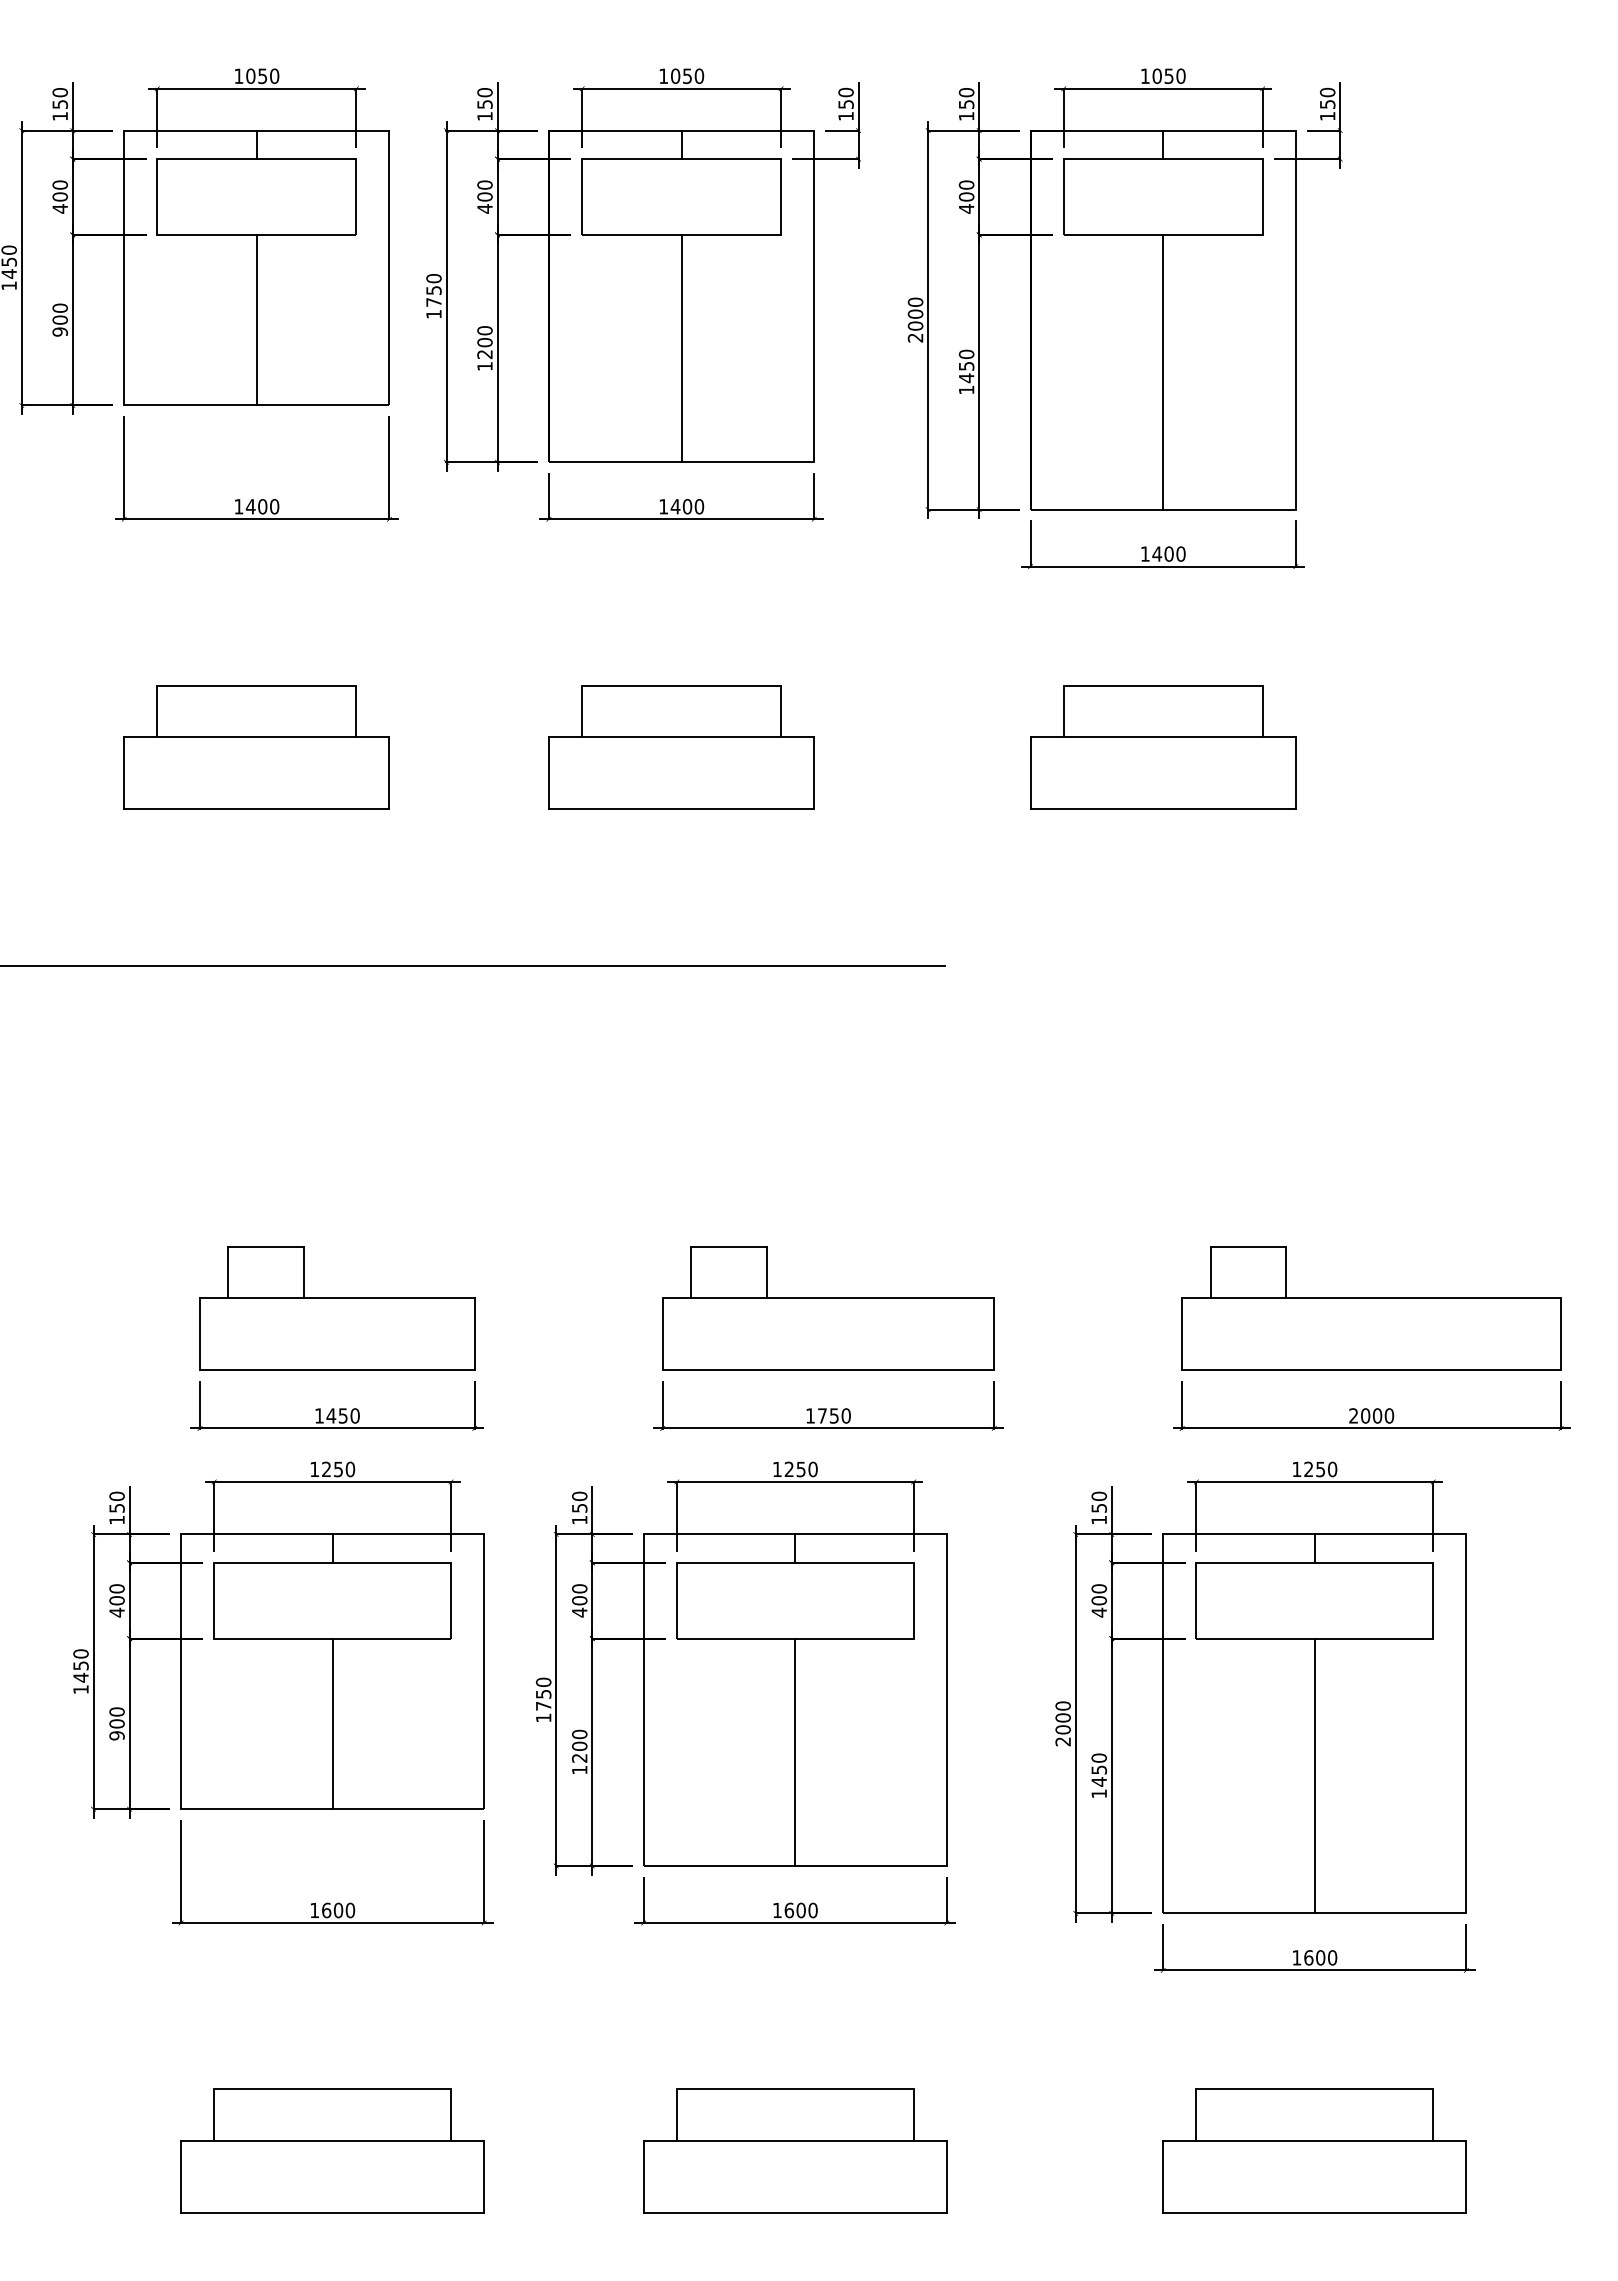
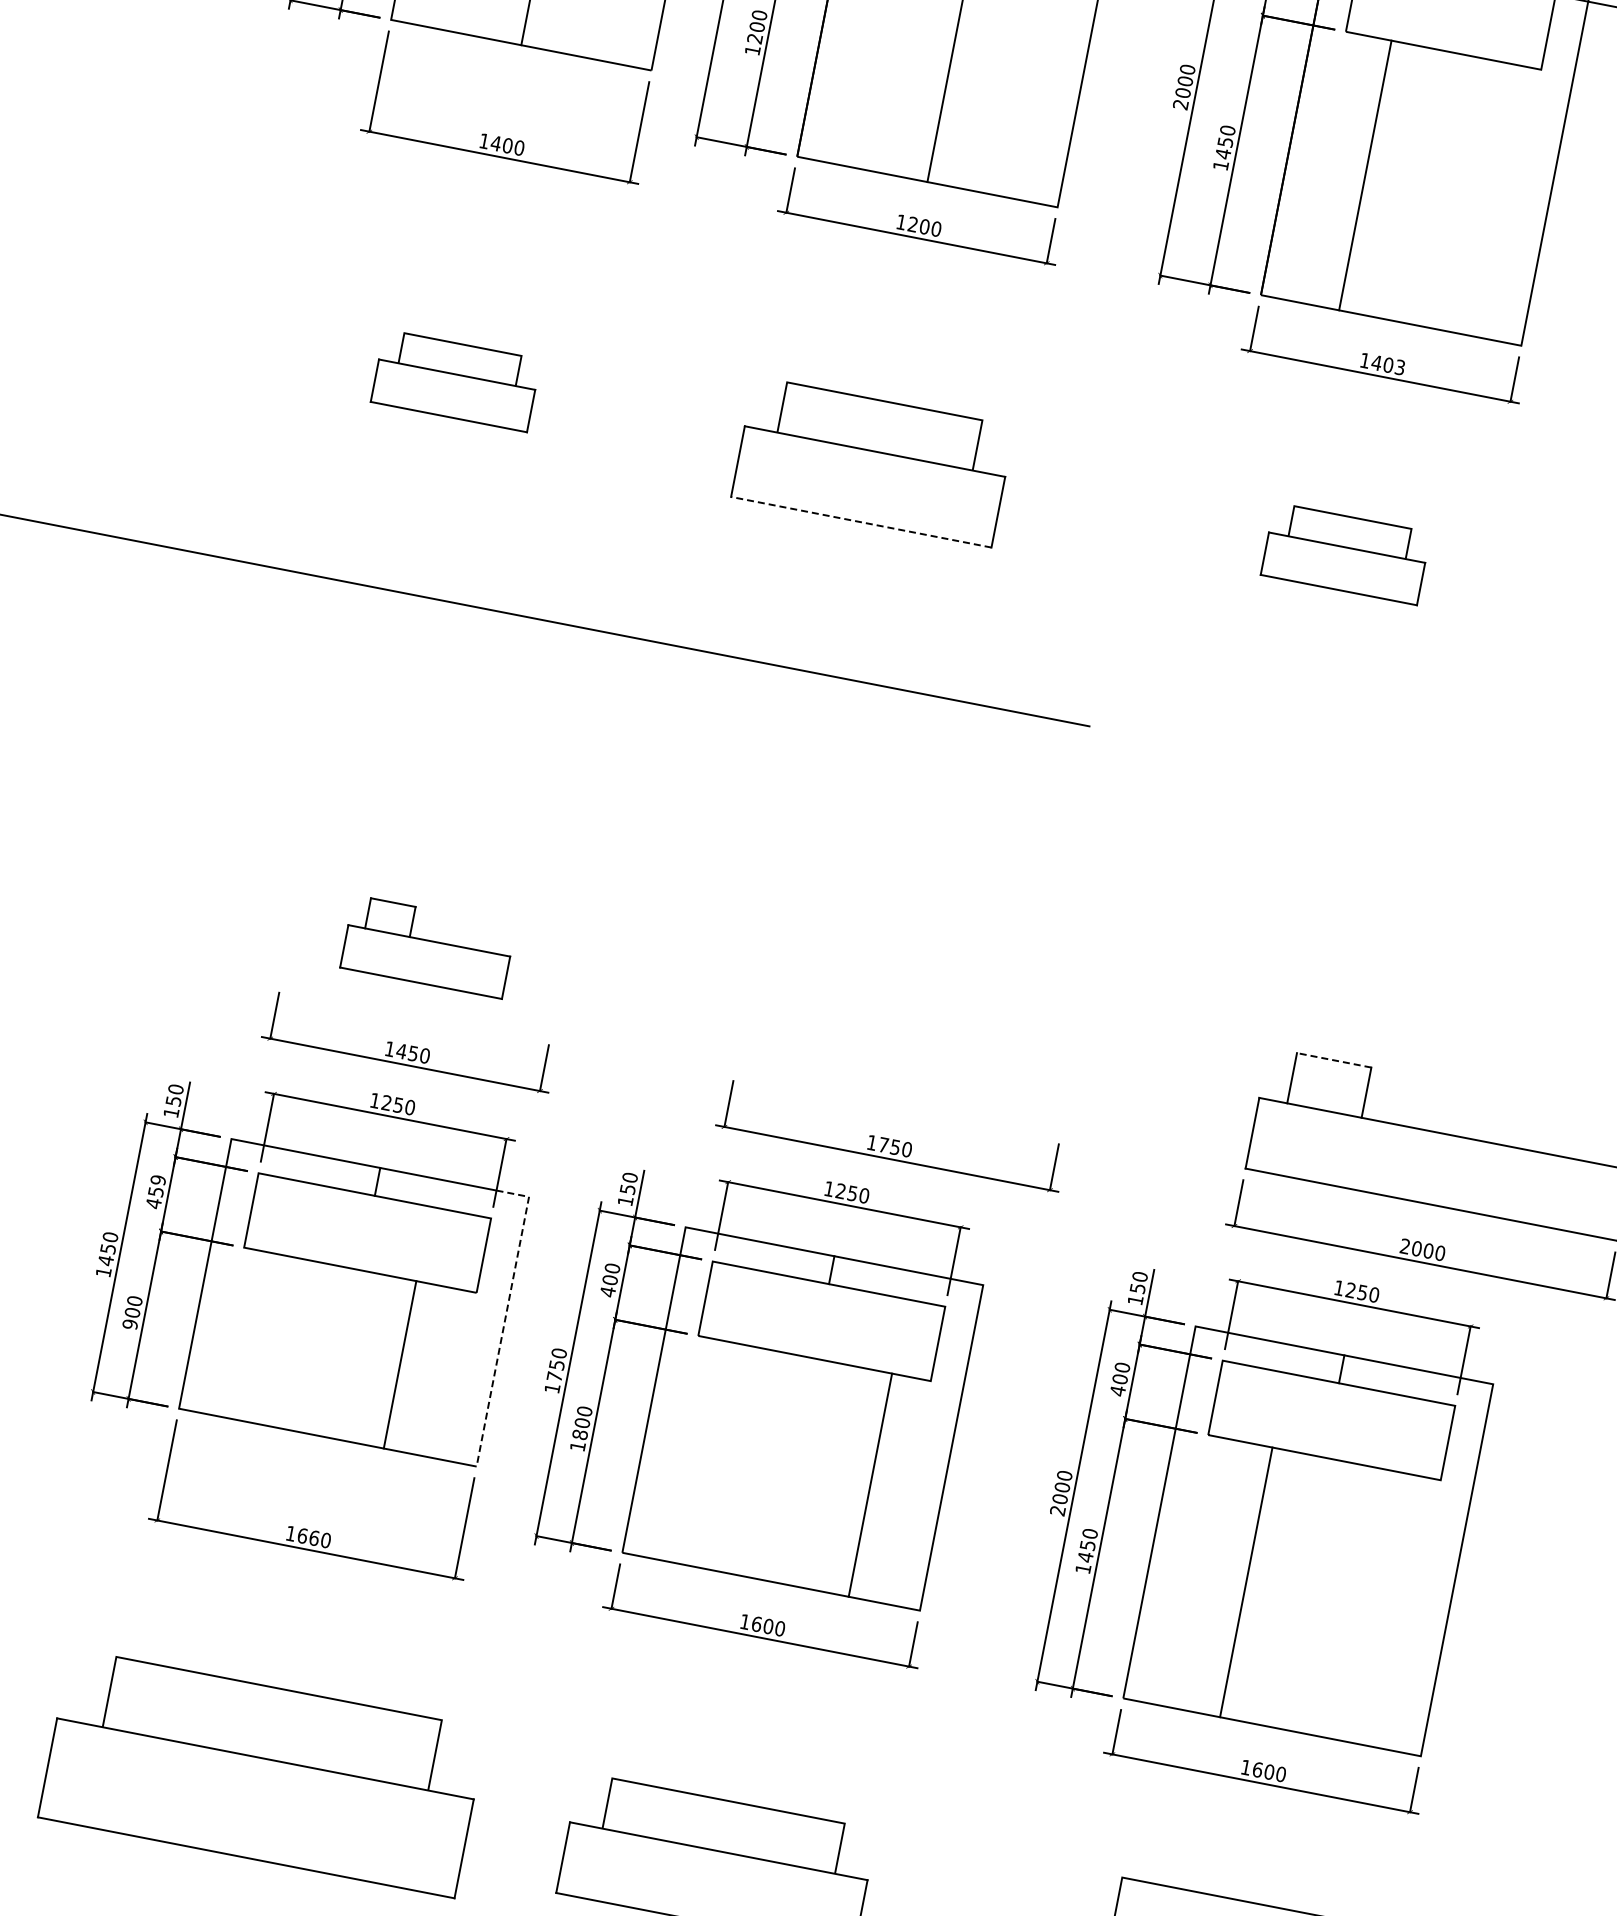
line: (1163, 371) -> (1365, 174), moved
text: (675, 506) -> (913, 224), 1400 -> 1200
text: (1180, 553) -> (1399, 366), 1400 -> 1403
part: (256, 747) -> (455, 380), size x0.6
part: (1163, 747) -> (1346, 554), size x0.6
line: (681, 808) -> (861, 521), solid -> dashed
line: (1248, 1246) -> (1334, 1060), solid -> dashed
part: (337, 1308) -> (428, 947), size x0.6
part: (828, 1308) -> (910, 1040), removed
text: (116, 1594) -> (156, 1185), 400 -> 459
line: (484, 1654) -> (506, 1314), solid -> dashed
line: (332, 1723) -> (400, 1364), moved
line: (795, 1752) -> (870, 1485), moved
text: (579, 1757) -> (580, 1434), 1200 -> 1800
line: (1314, 1775) -> (1246, 1581), moved
text: (338, 1909) -> (314, 1537), 1600 -> 1660
part: (332, 2150) -> (262, 1772), size x1.4

